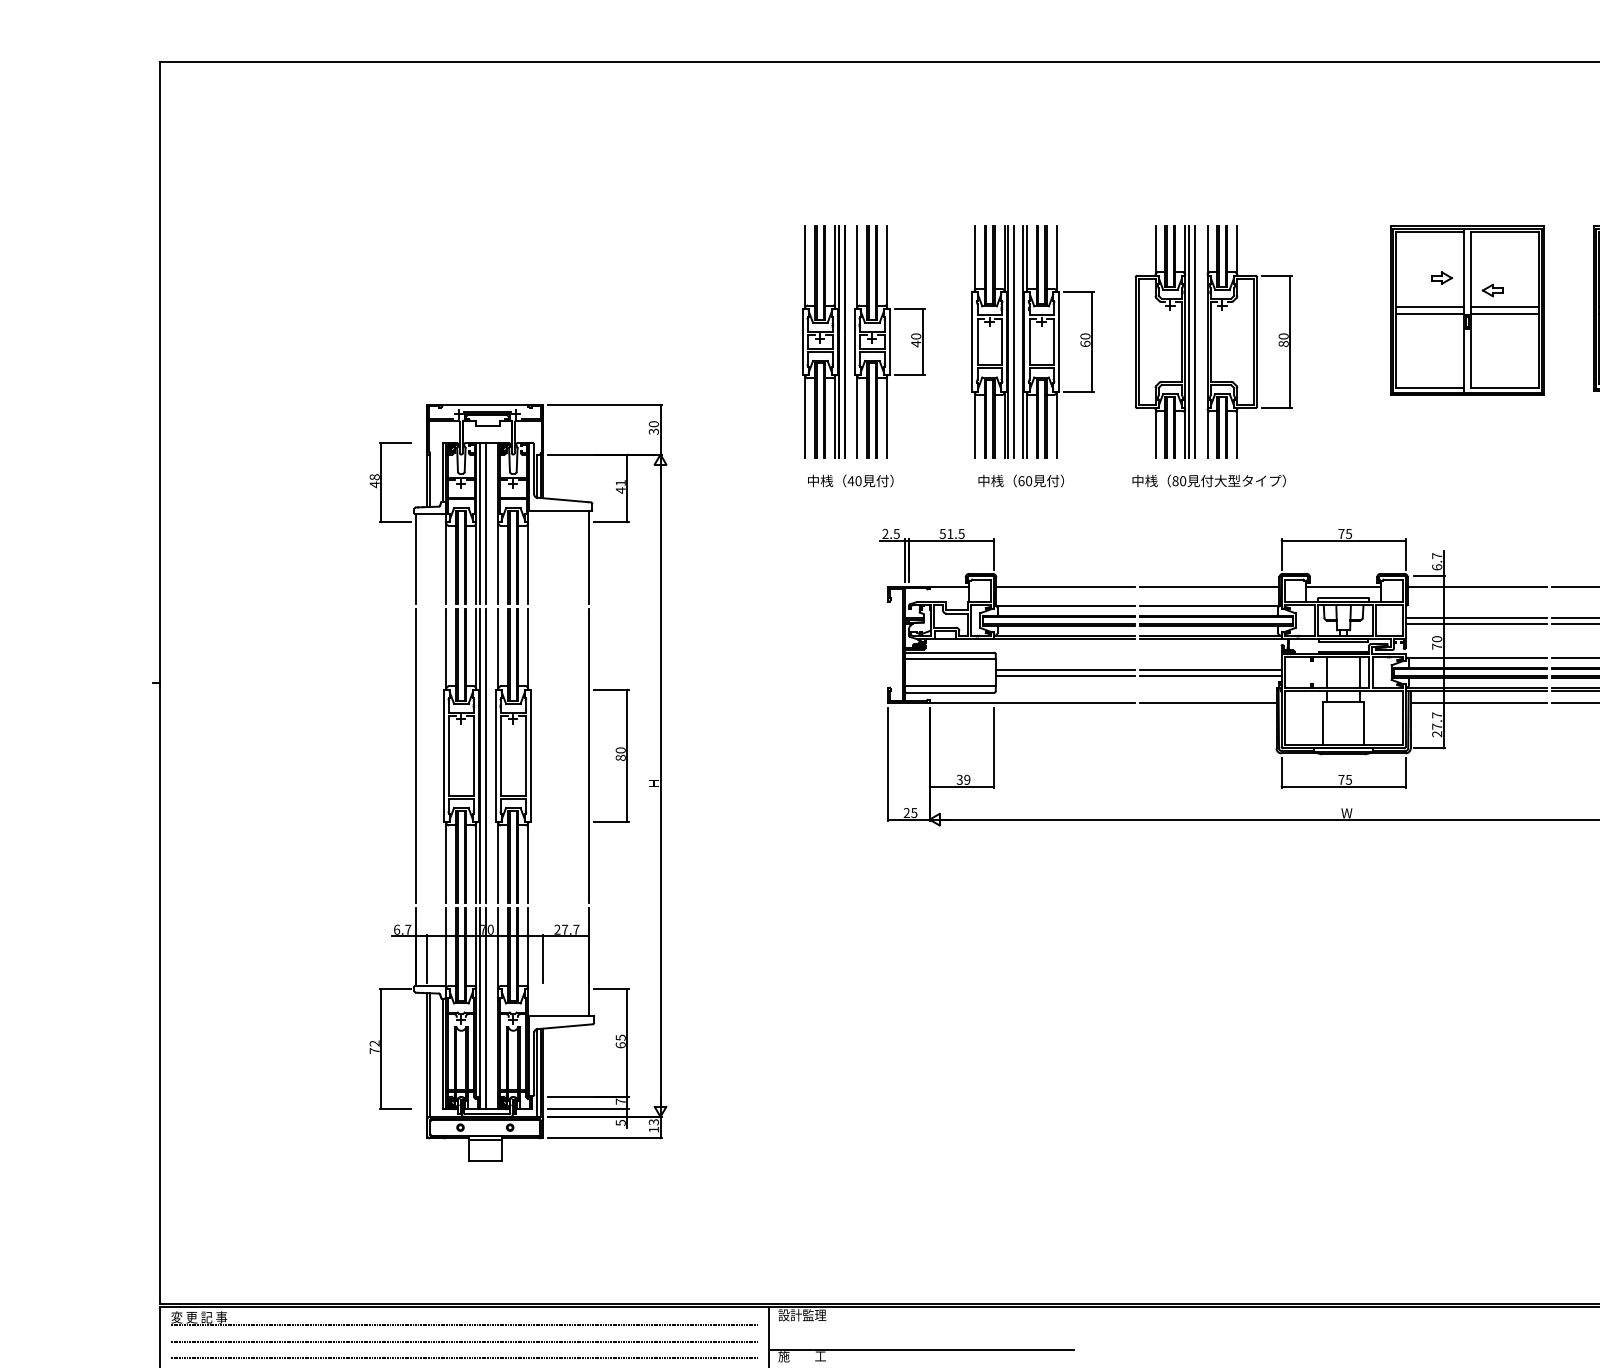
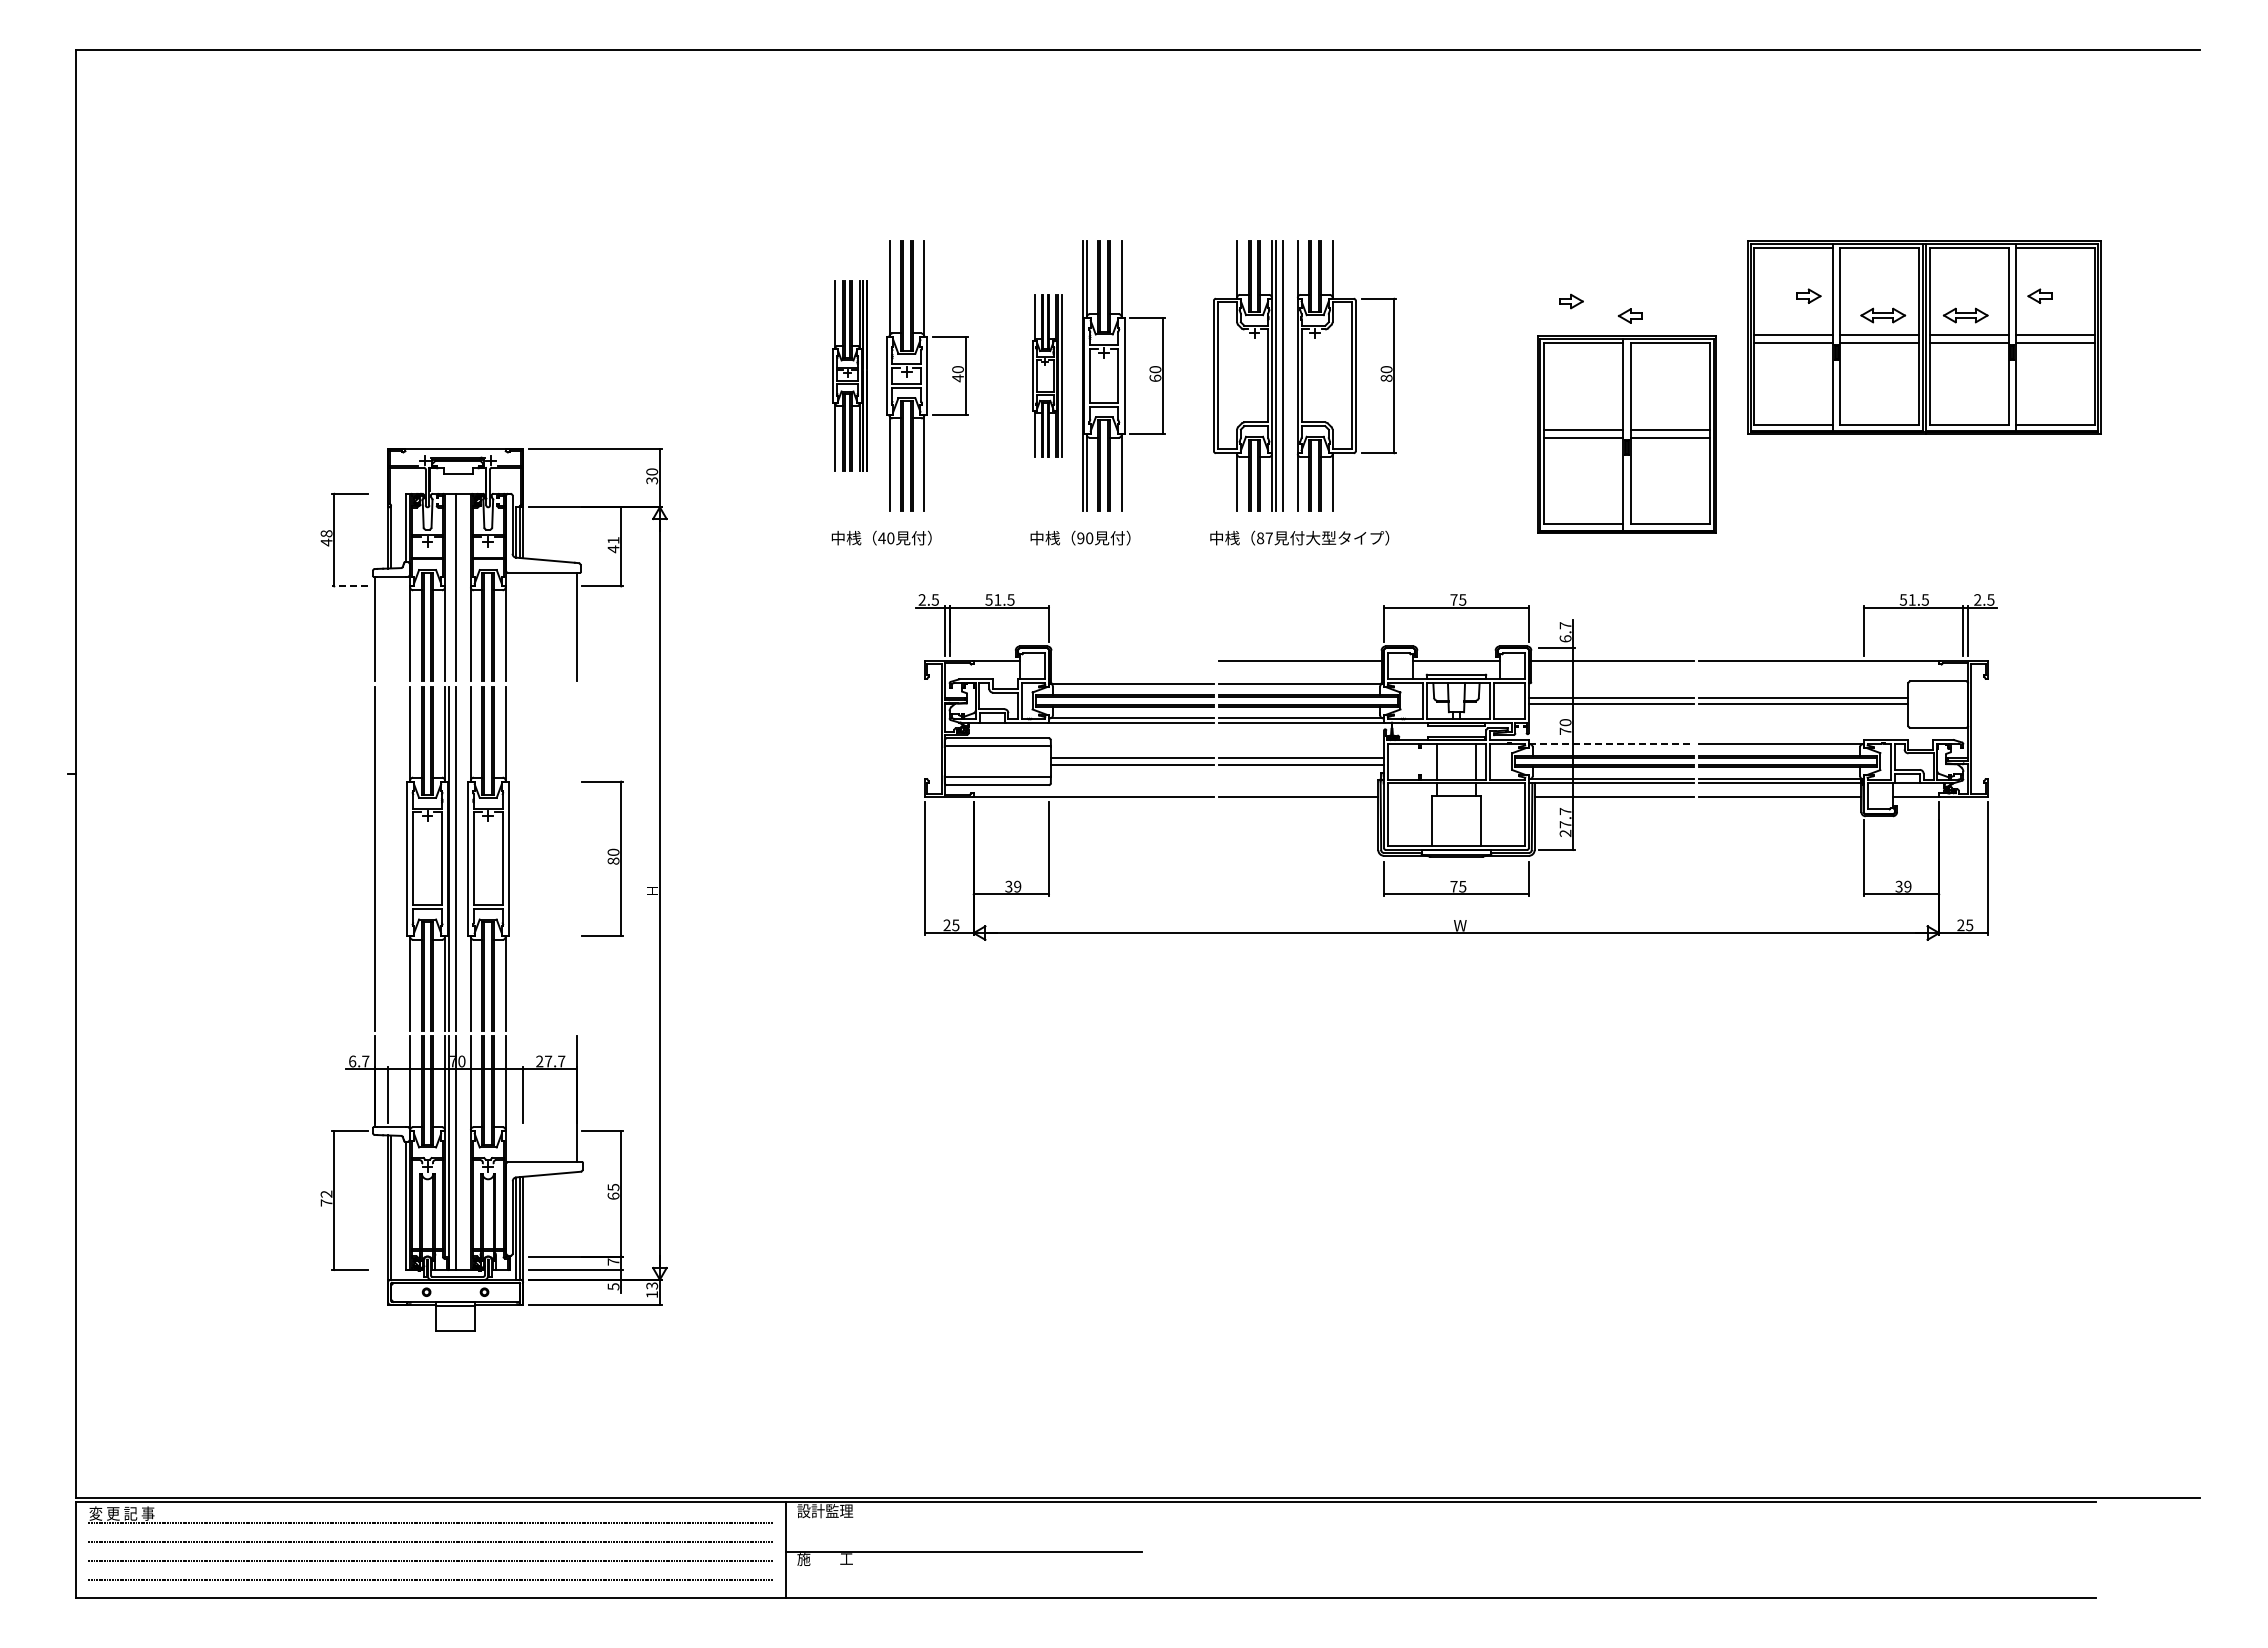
part: (1467, 310) -> (1626, 434), moved
part: (823, 341) -> (850, 375), size x0.7
part: (992, 341) -> (1047, 375), size x0.6
text: (1021, 481) -> (1080, 538), 60 -> 90
text: (1182, 481) -> (1268, 538), 80 -> 87
line: (395, 522) -> (350, 586), solid -> dashed
line: (480, 523) -> (449, 587), removed
line: (1065, 586) -> (1132, 661), removed
line: (1476, 657) -> (1611, 744), solid -> dashed
line: (589, 755) -> (576, 858), removed

